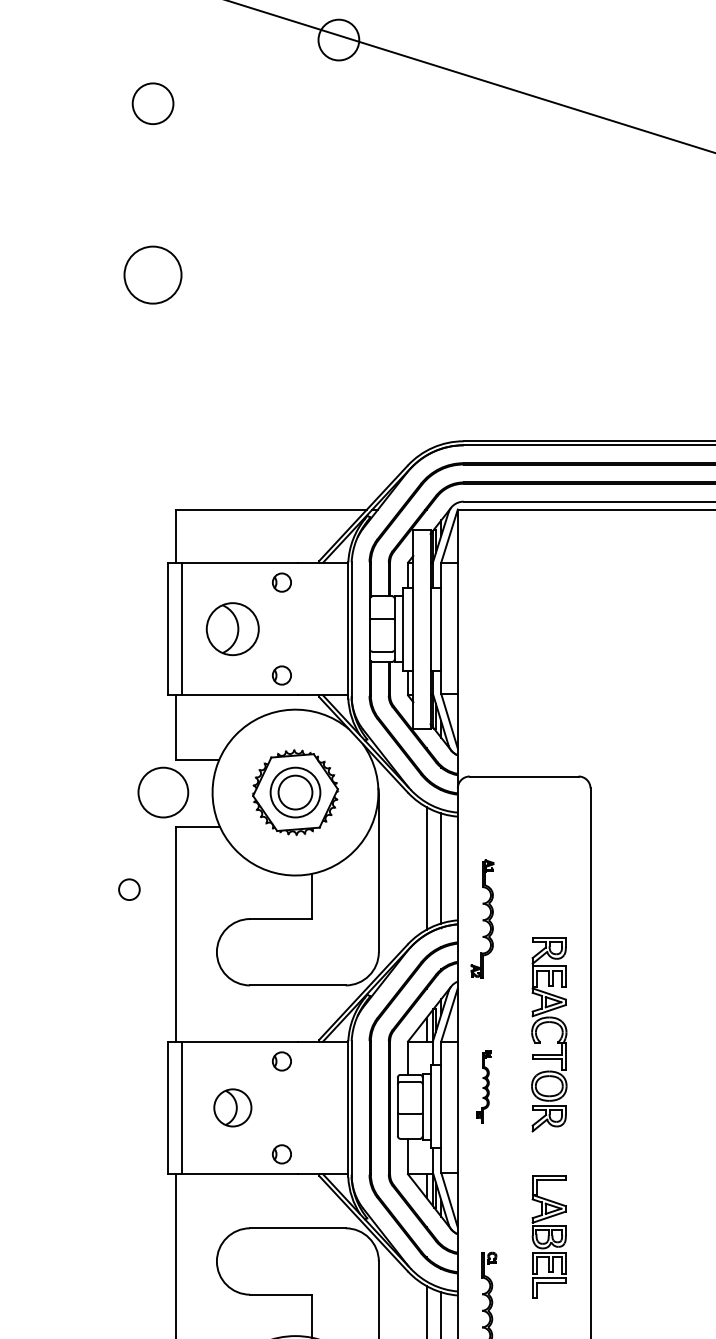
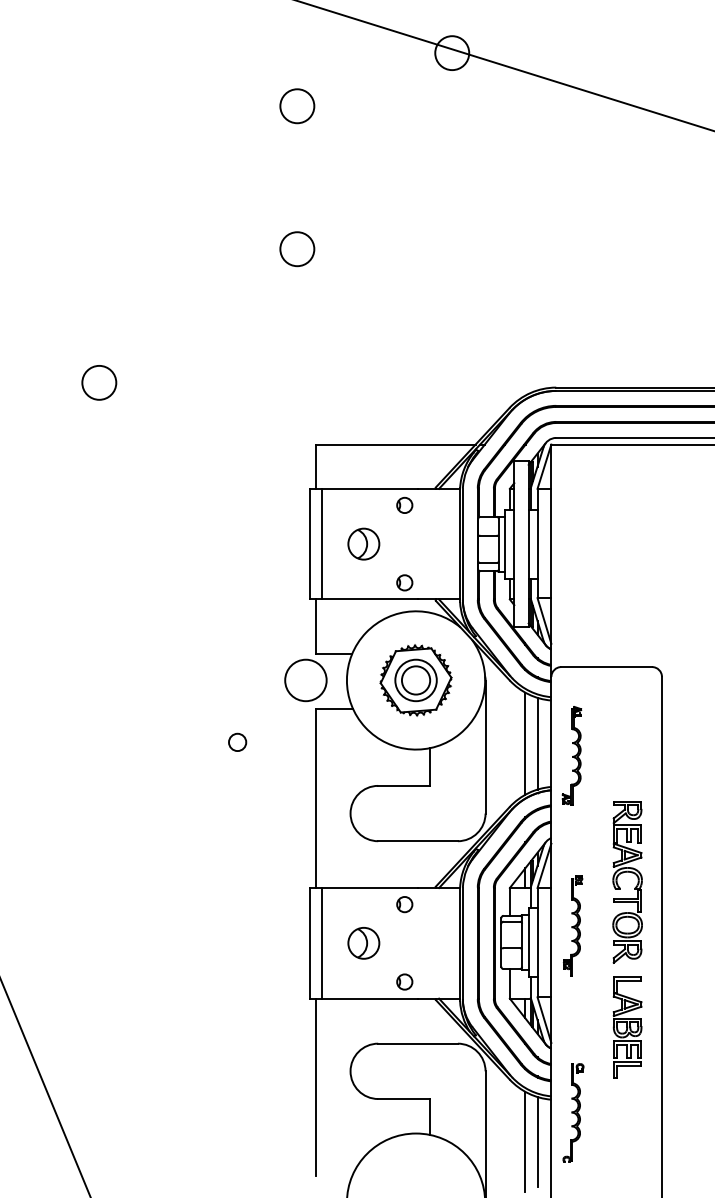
circle: (153, 275) -> (297, 249), size x0.71
part: (232, 628) -> (363, 543), size x0.71
circle: (129, 888) -> (237, 741), moved
part: (481, 918) -> (571, 755), moved
part: (483, 1086) -> (572, 925), size x1.67
part: (549, 1236) -> (627, 1027), moved

